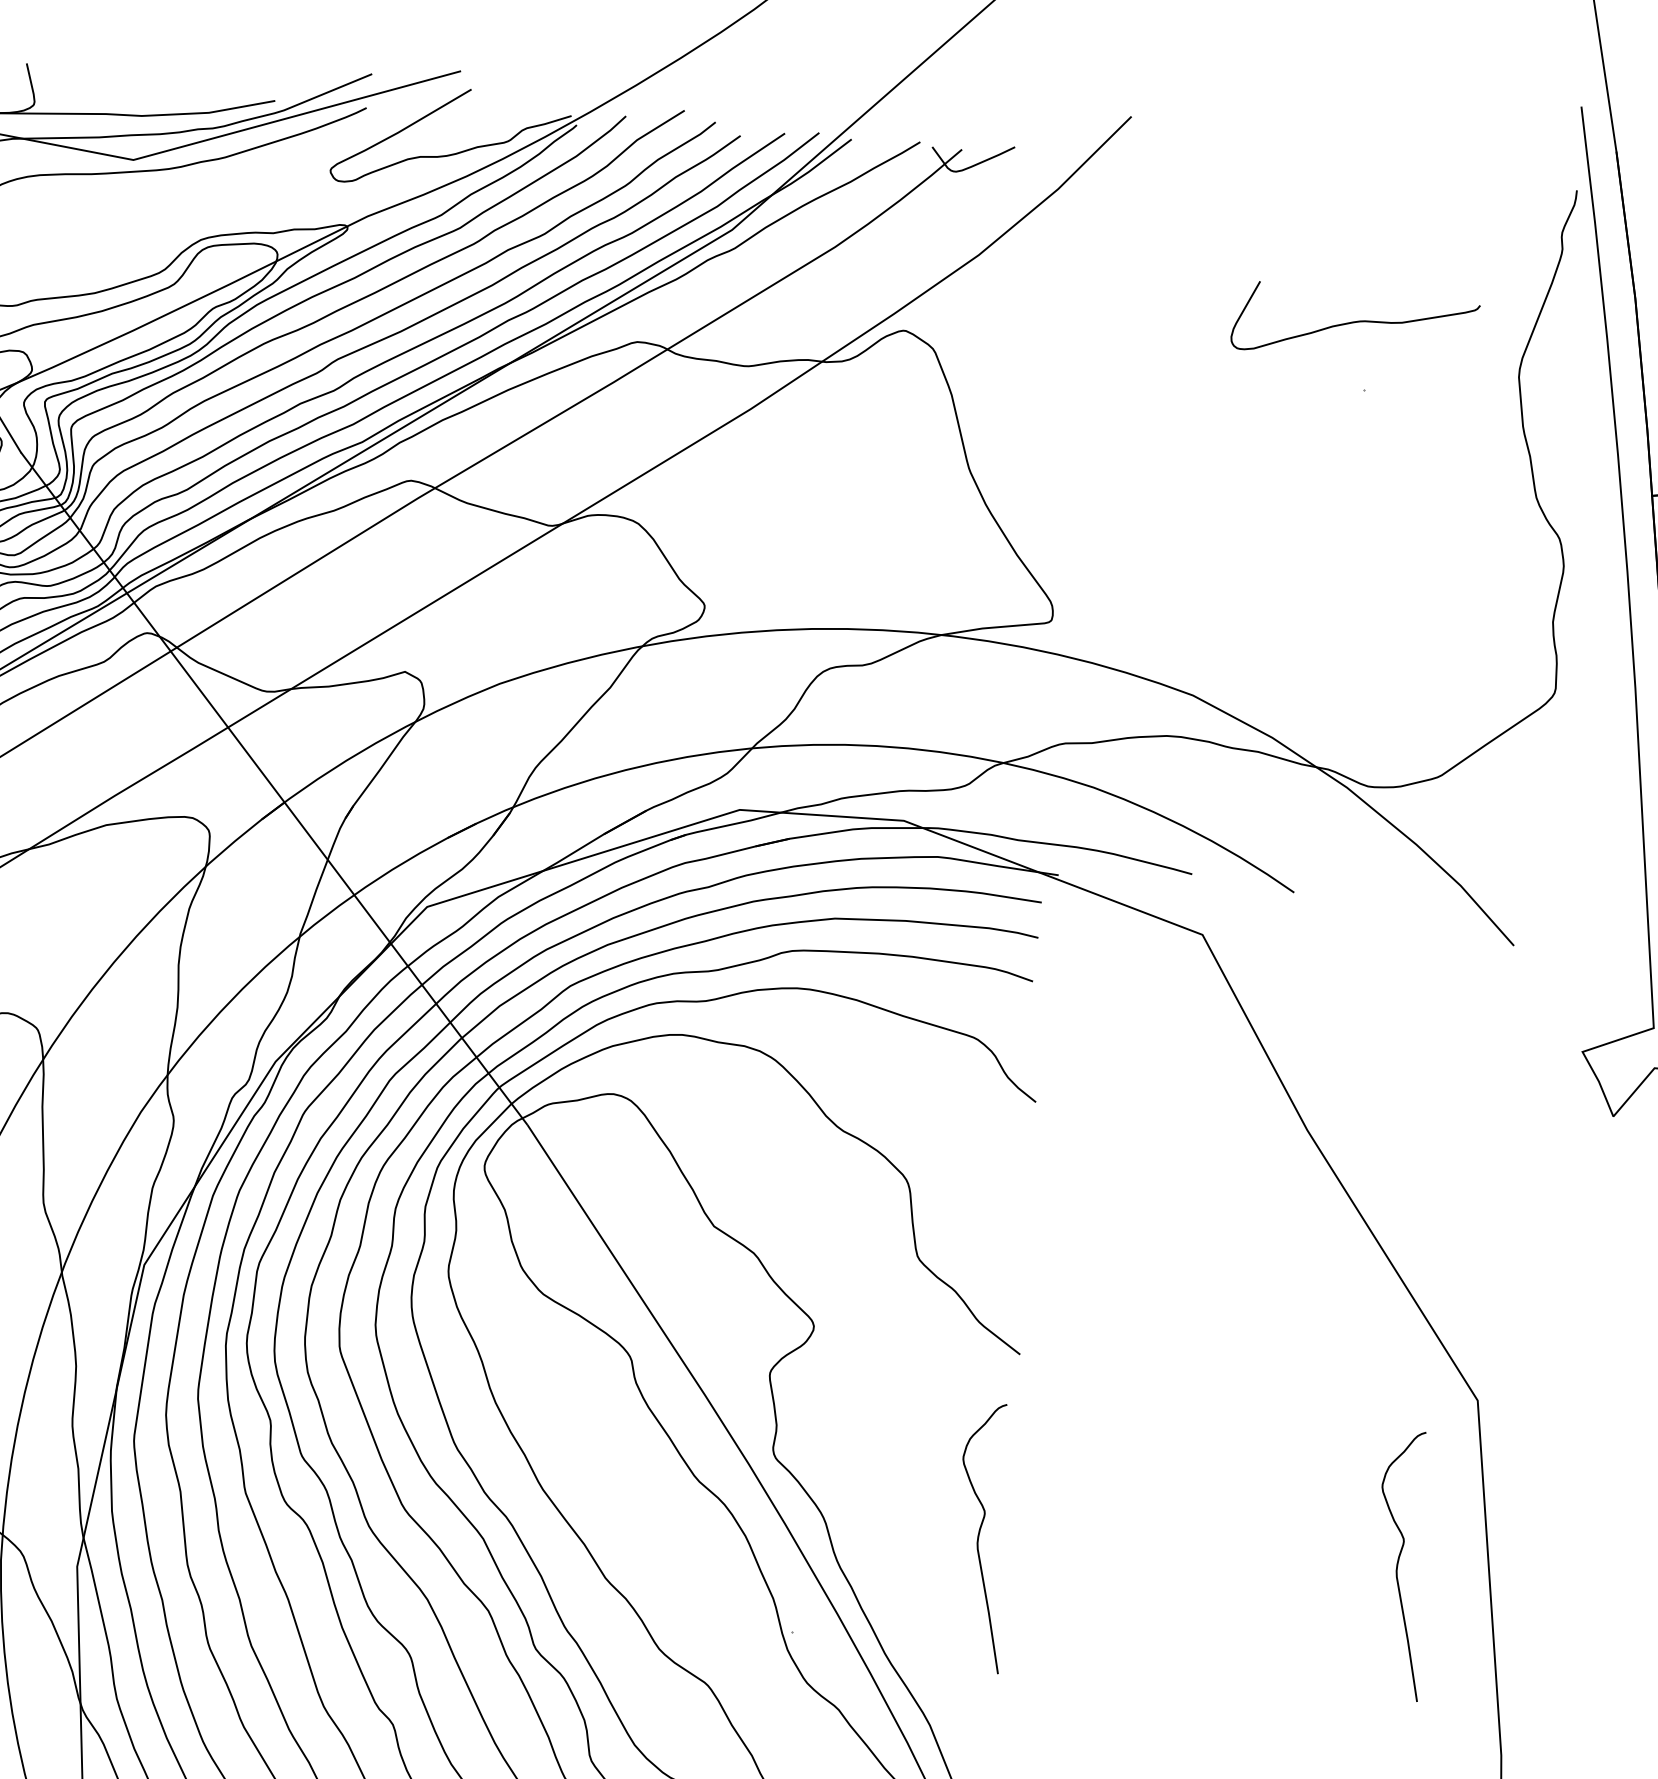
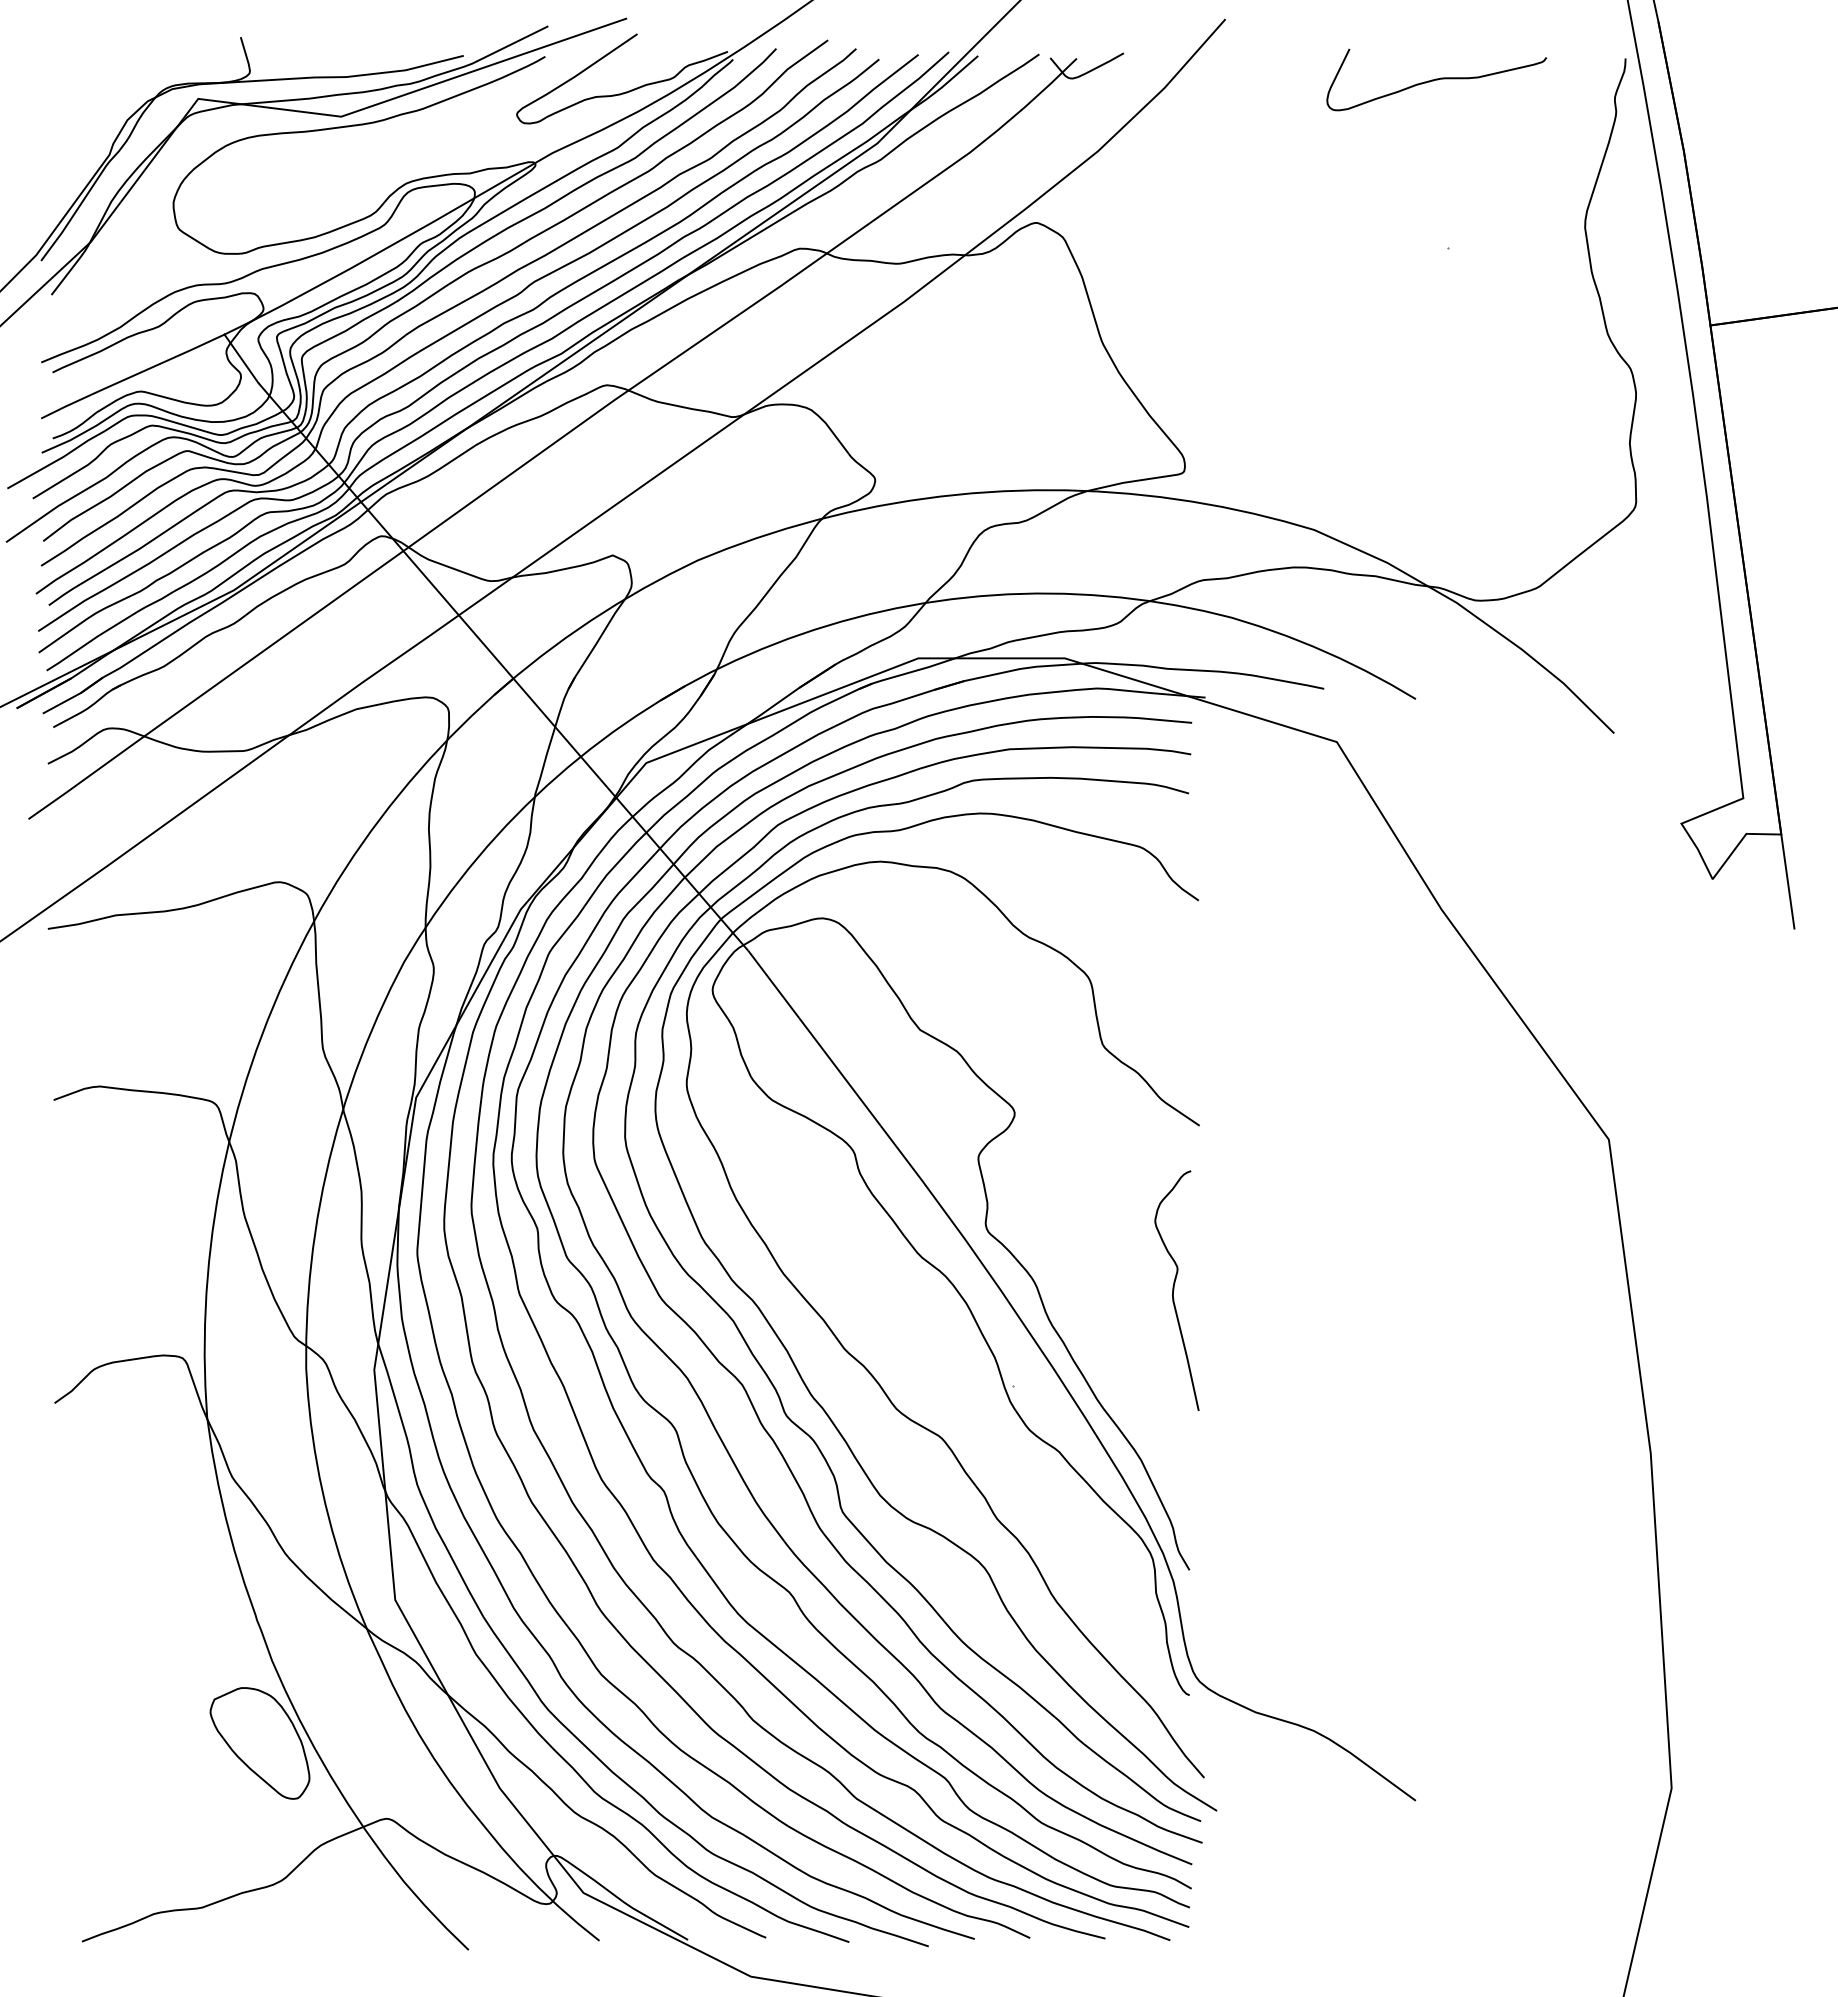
curve: (1355, 321) -> (1436, 79), moved
curve: (1398, 1565) -> (1548, 1290), removed

